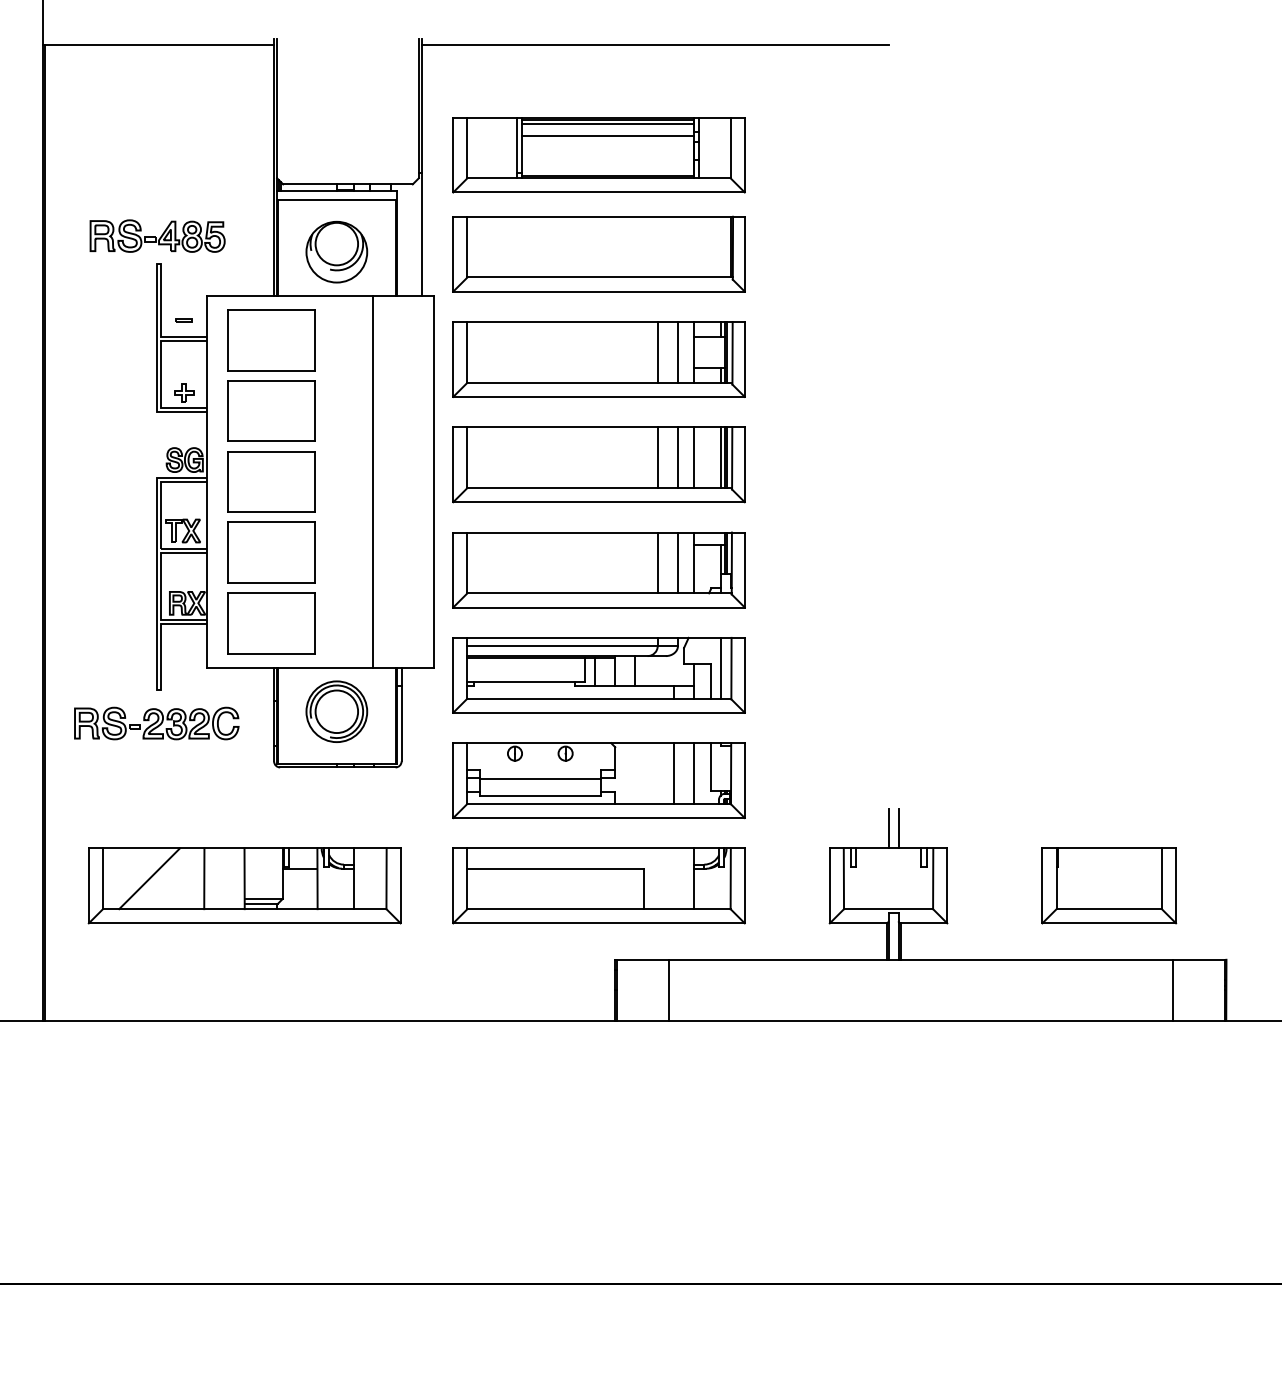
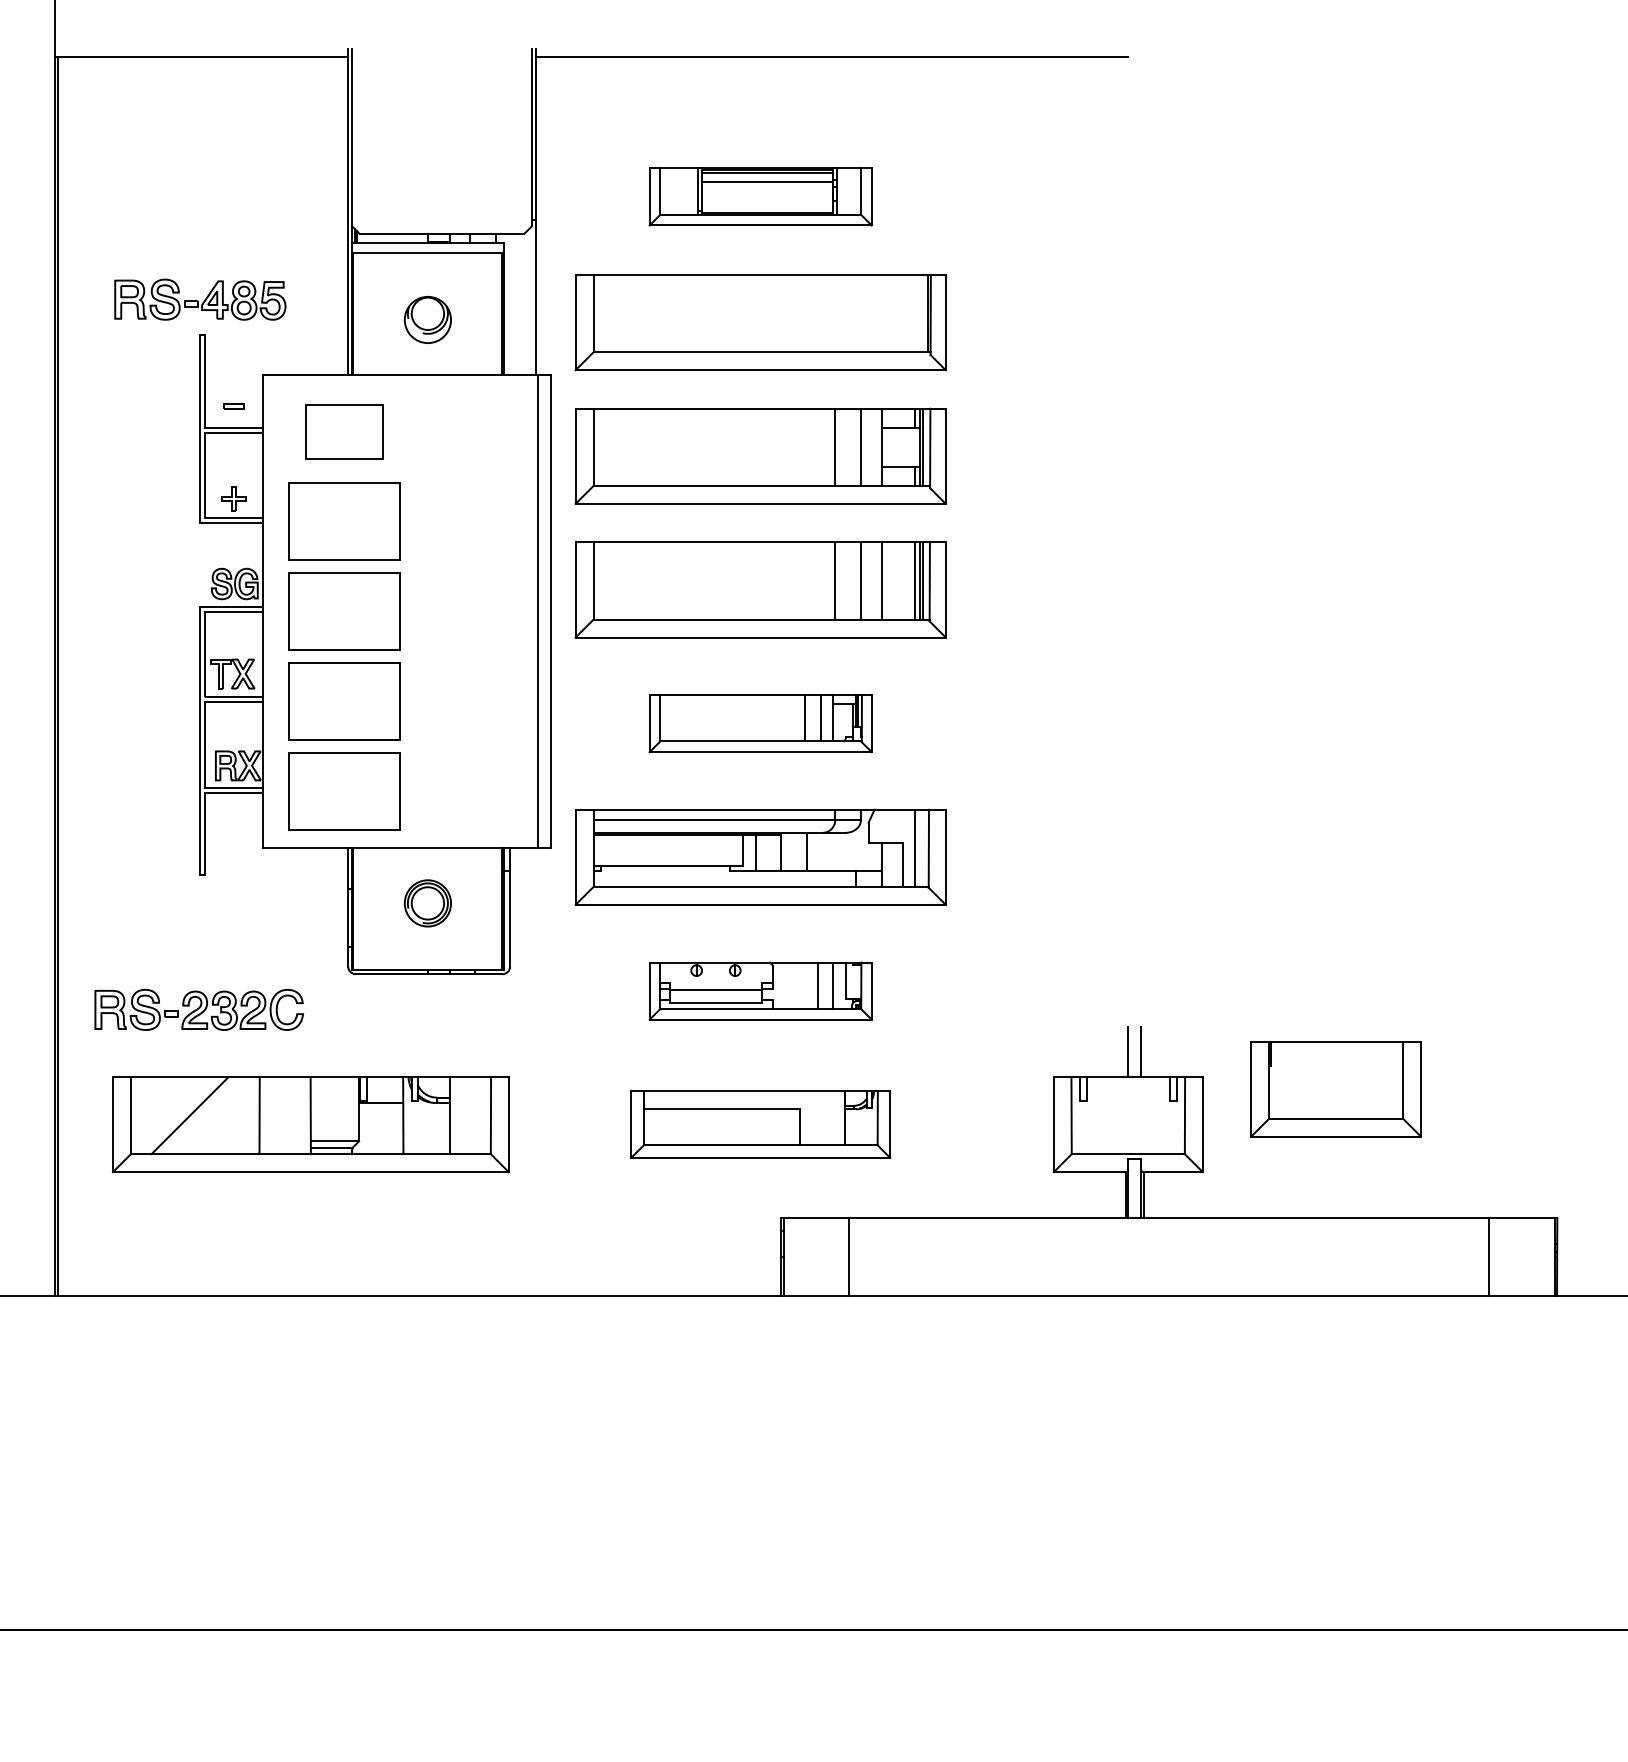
part: (598, 155) -> (760, 197), size x0.6
part: (336, 251) -> (427, 319), size x0.6
part: (271, 340) -> (344, 432), size x0.7
line: (373, 481) -> (537, 611), moved
part: (598, 569) -> (760, 722), size x0.6
part: (336, 711) -> (427, 903), size x0.6
part: (156, 723) -> (198, 1009), moved
part: (598, 780) -> (760, 990), size x0.6
part: (598, 885) -> (760, 1124), size x0.7
part: (1109, 885) -> (1336, 1088), moved

